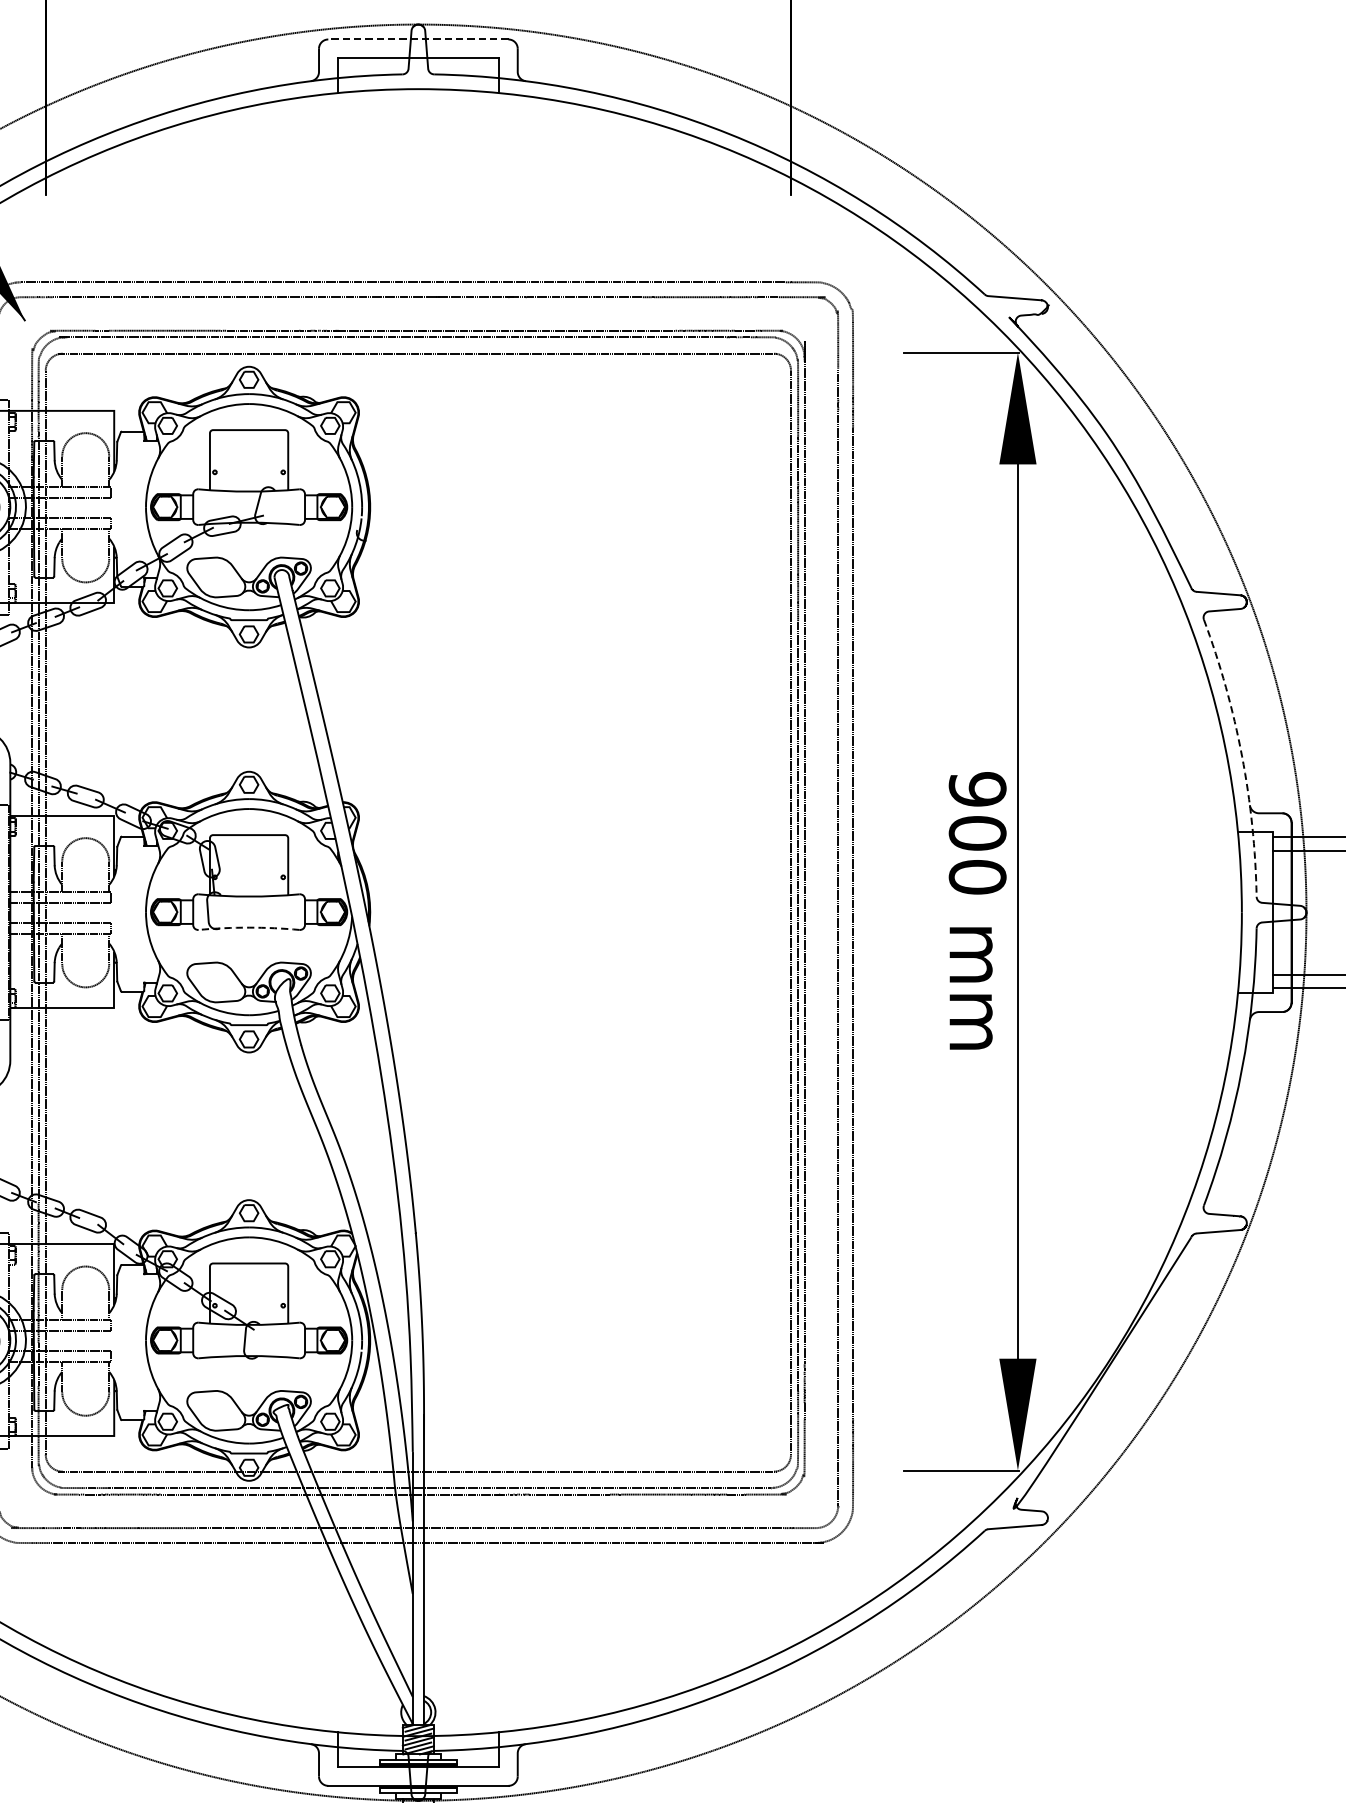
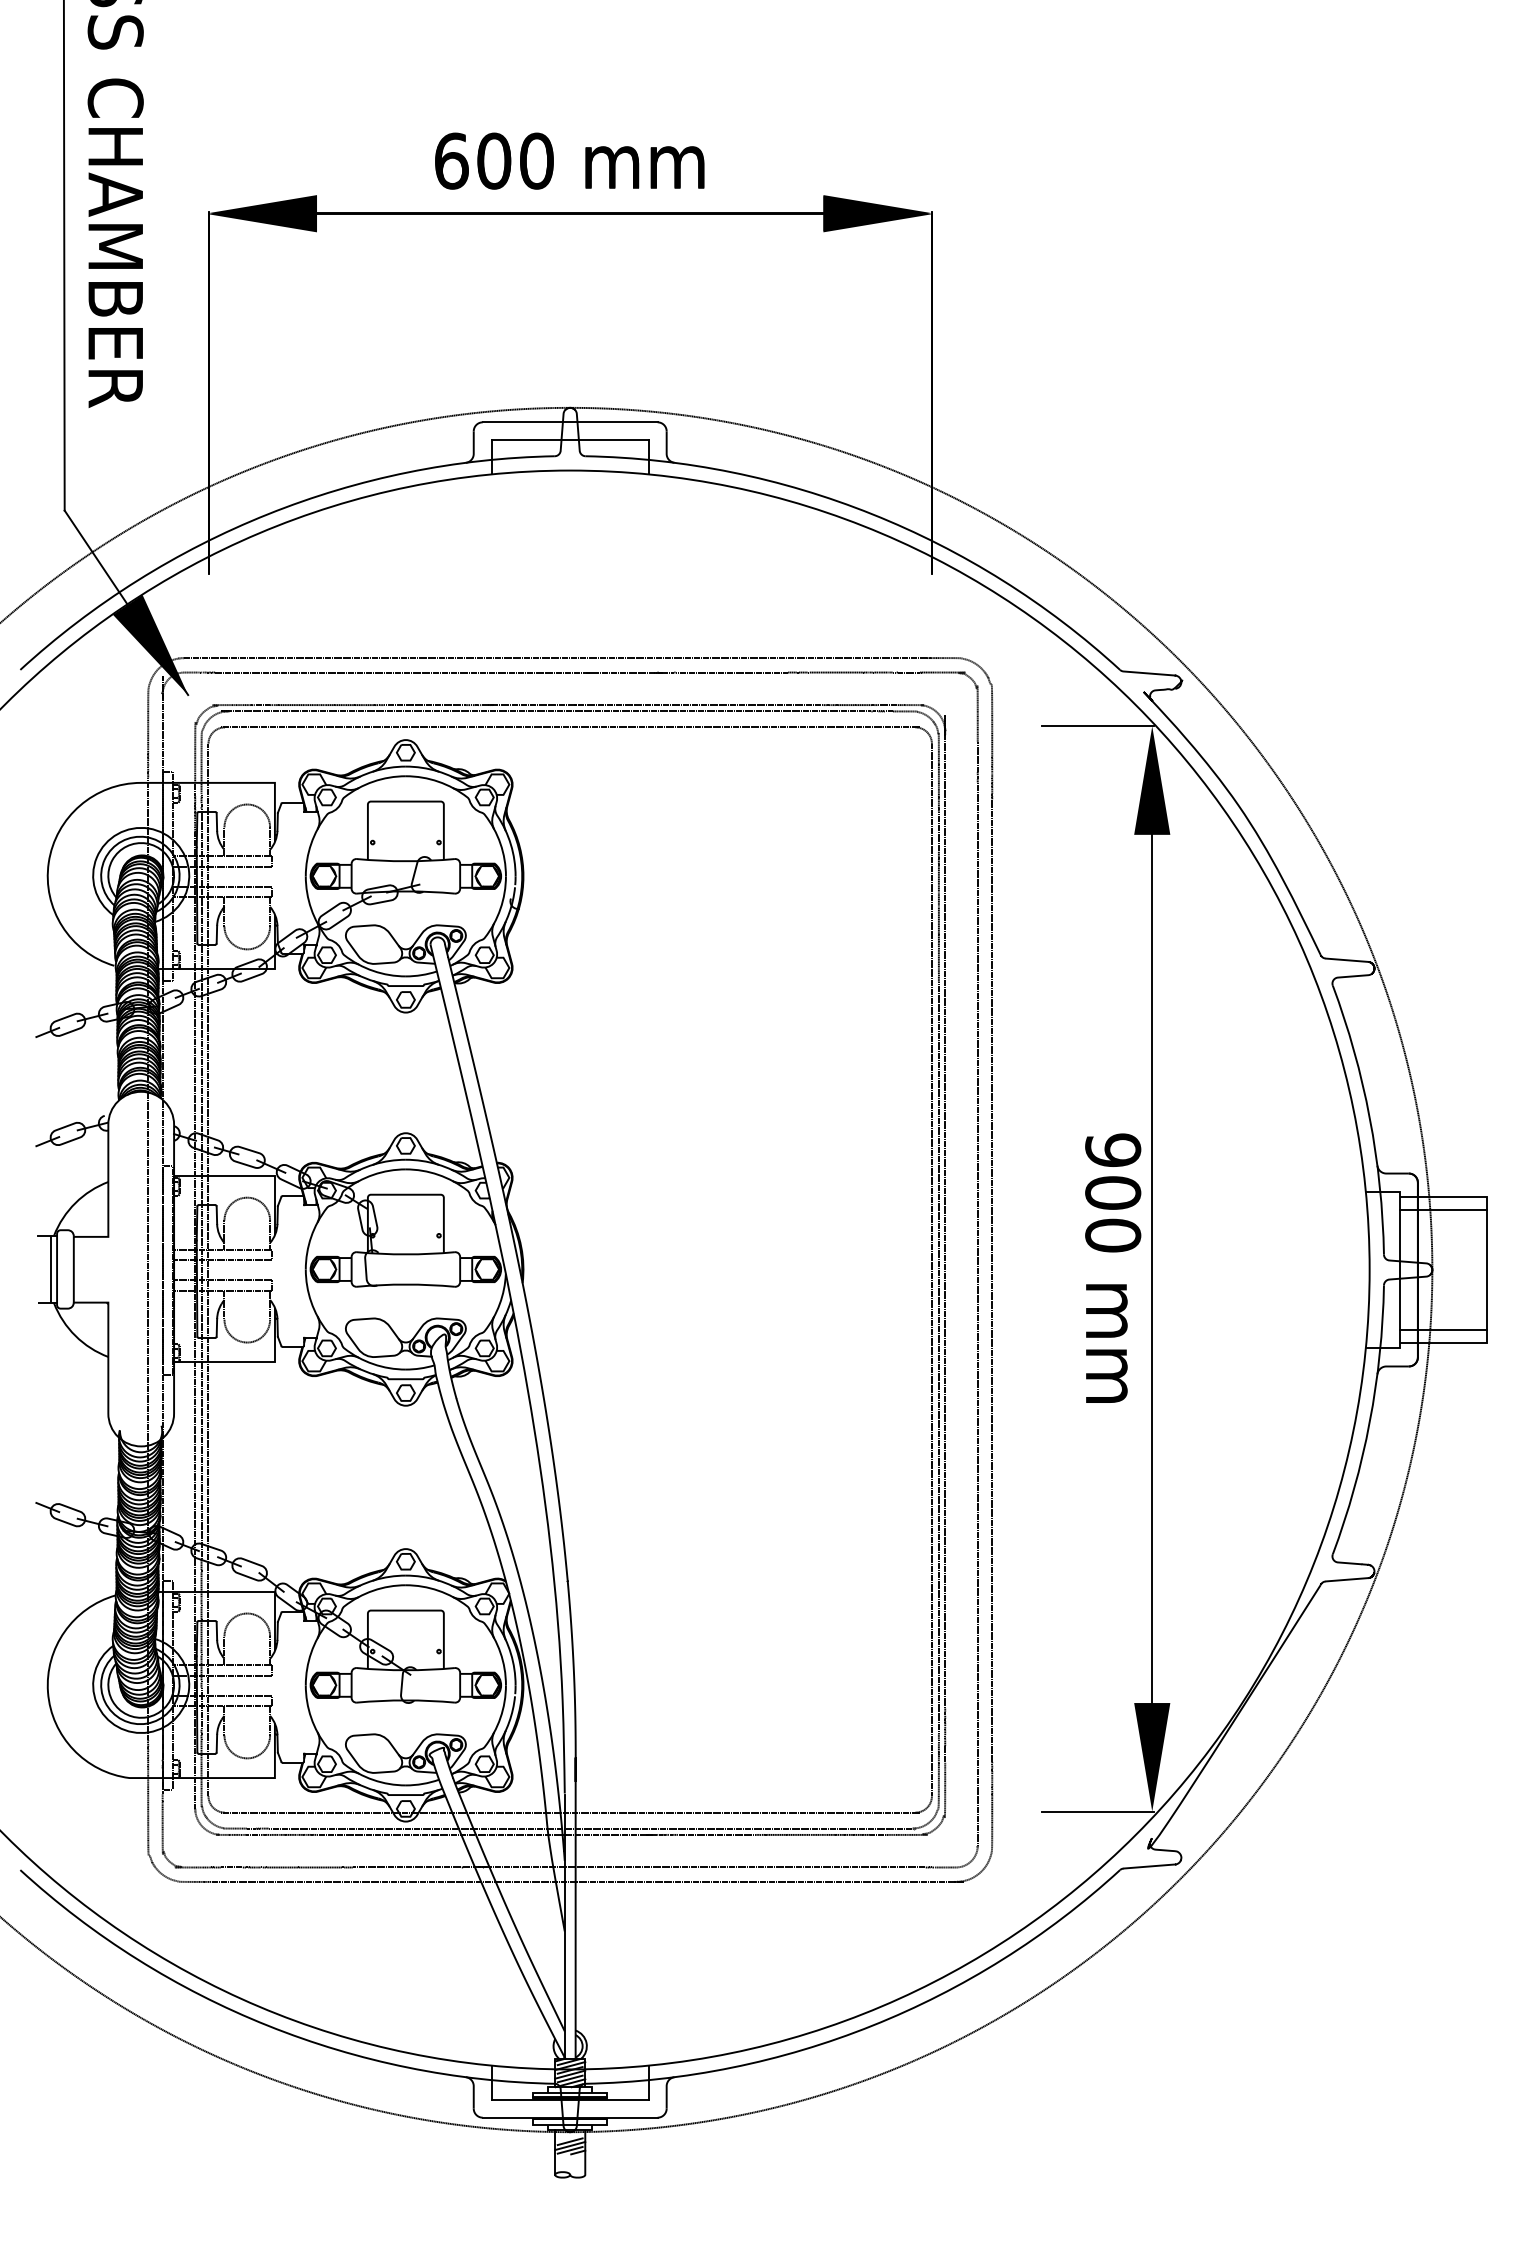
line: (417, 39) -> (569, 422), dashed -> solid
arc: (1241, 755) -> (1369, 1117), dashed -> solid
arc: (248, 927) -> (405, 1284), dashed -> solid

